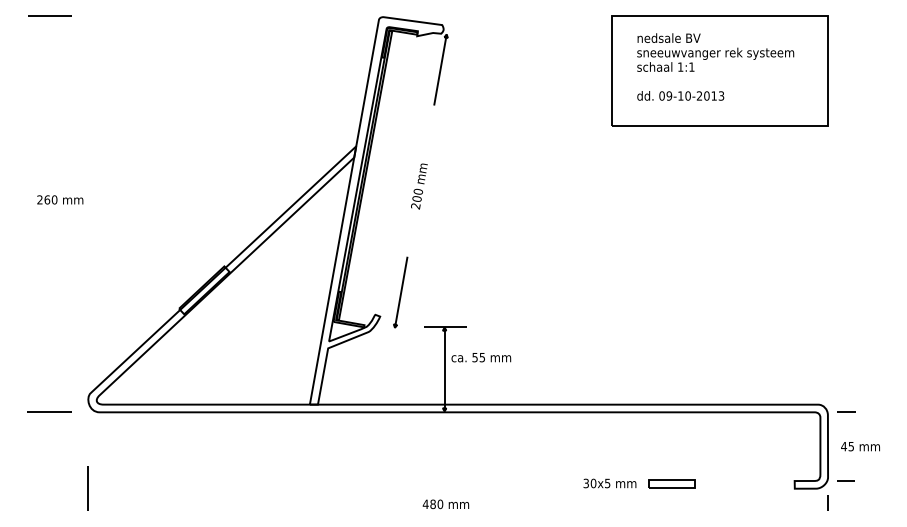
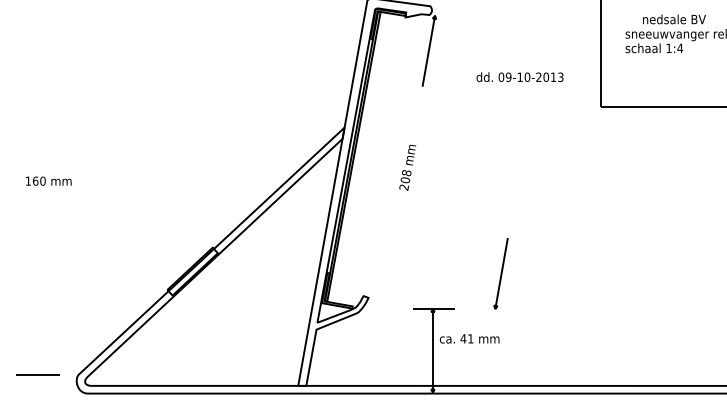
text: (668, 37) -> (673, 18), moved
text: (691, 66) -> (679, 47), 1:1 -> 1:4
text: (680, 95) -> (519, 76), moved
text: (417, 191) -> (405, 172), 200 -> 208
text: (39, 199) -> (27, 180), 260 -> 160
part: (400, 292) -> (500, 273), moved
text: (478, 357) -> (466, 338), 55 -> 41
line: (49, 411) -> (37, 373), moved

